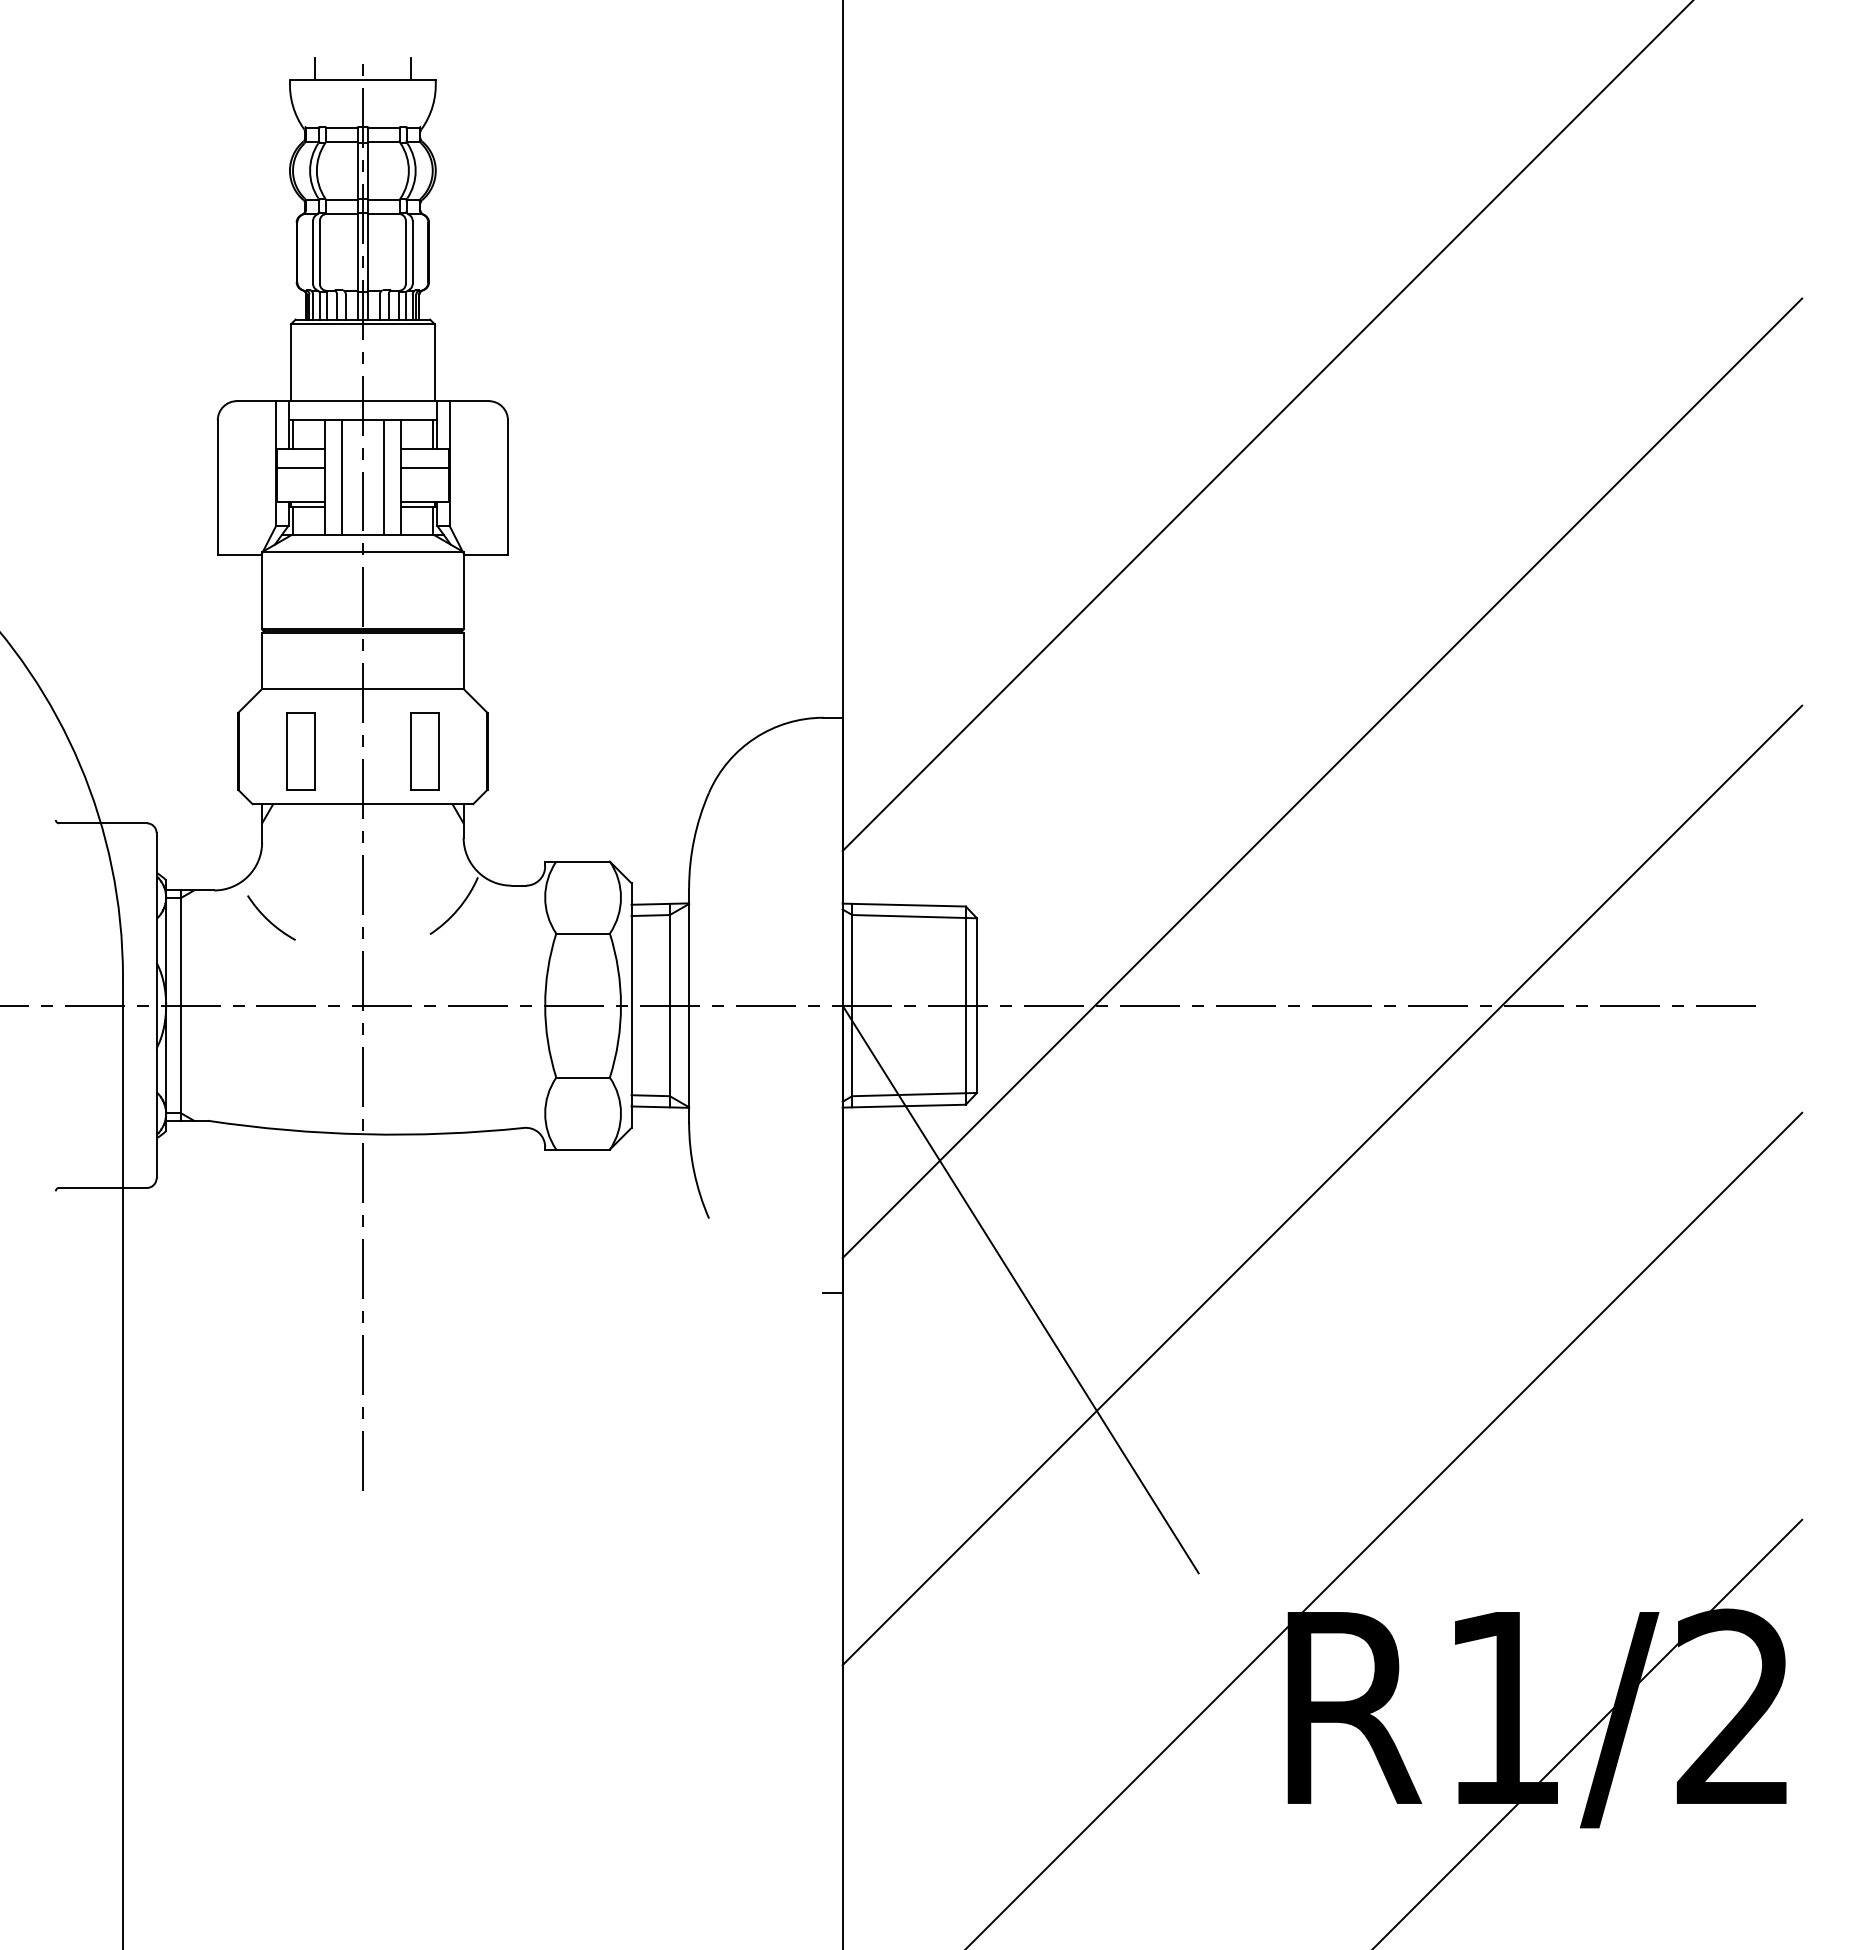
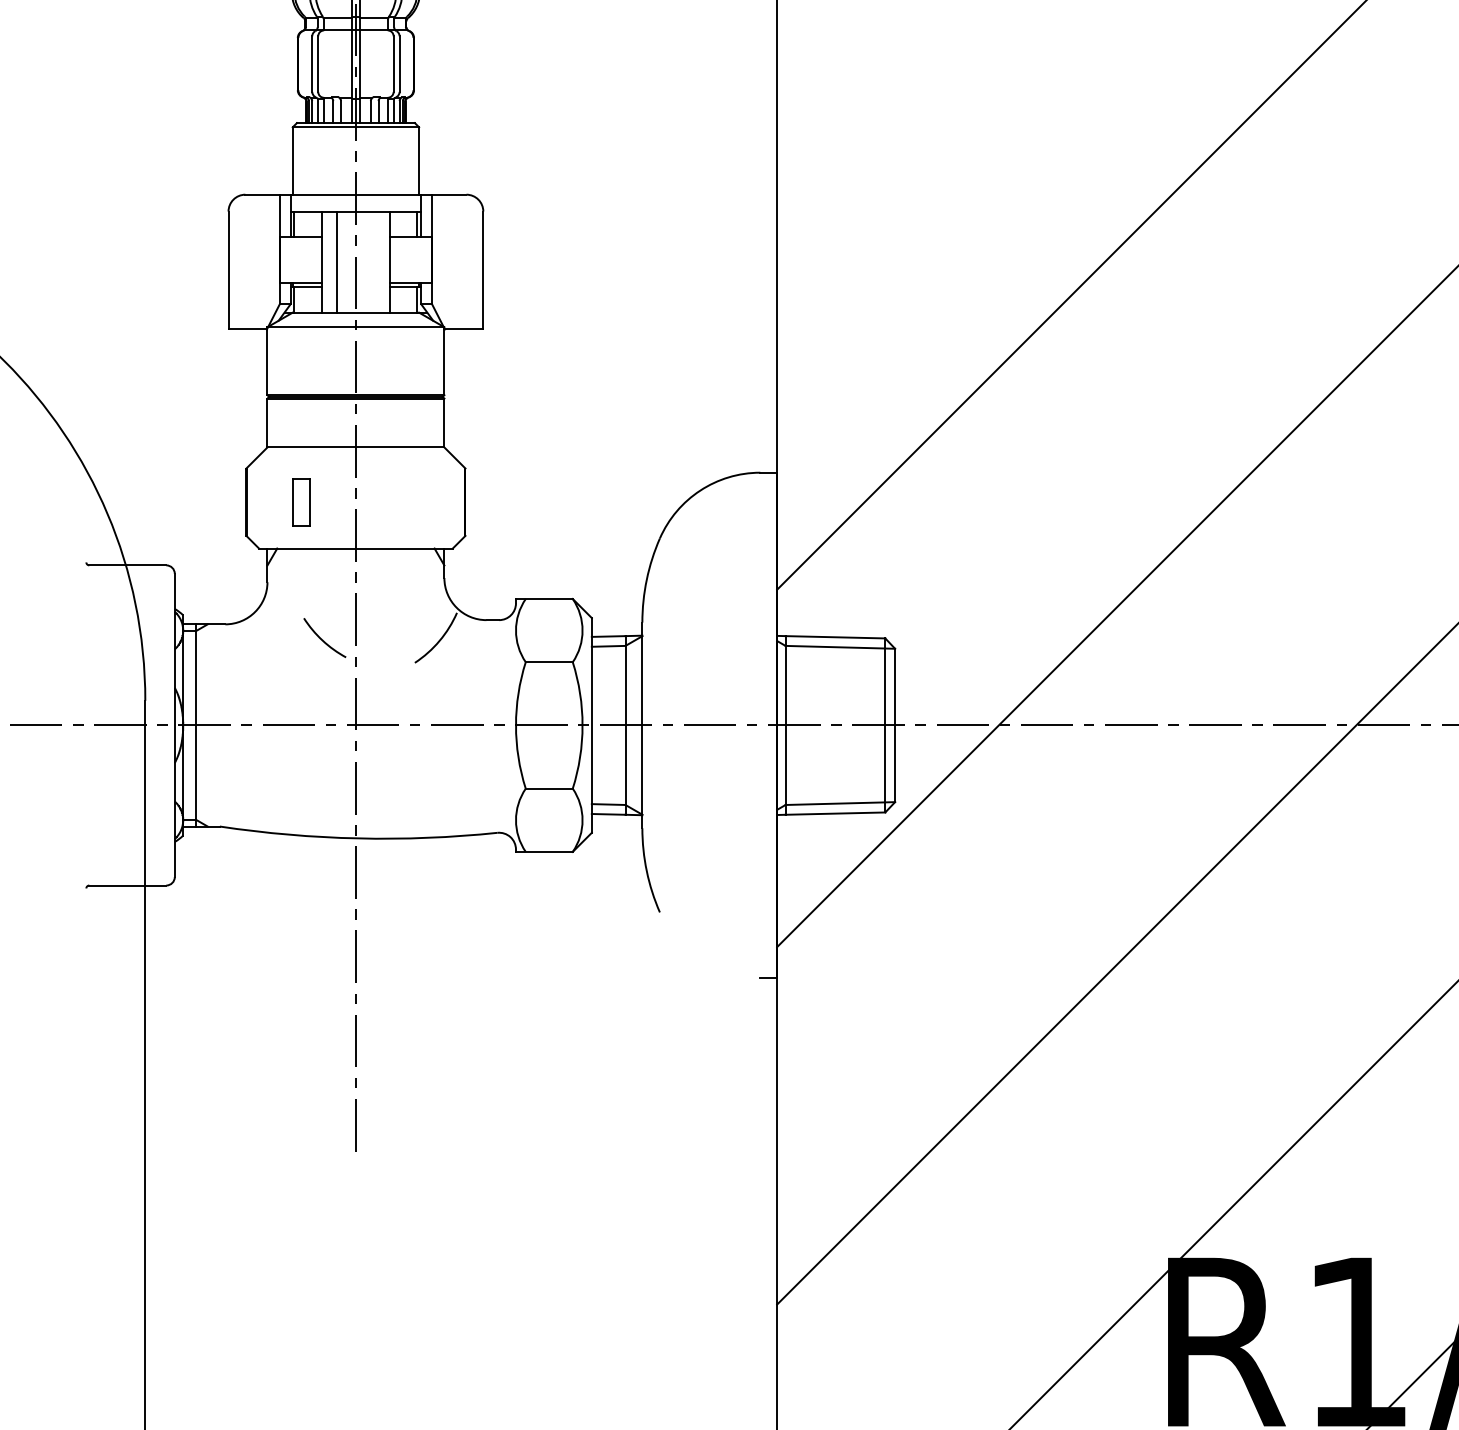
line: (300, 468) -> (301, 253), removed
line: (425, 468) -> (410, 253), removed
line: (383, 477) -> (374, 261), removed
part: (300, 751) -> (301, 502), size x0.7
part: (424, 751) -> (410, 502), removed
arc: (268, 919) -> (322, 639), moved
line: (1020, 1289) -> (933, 974), removed

